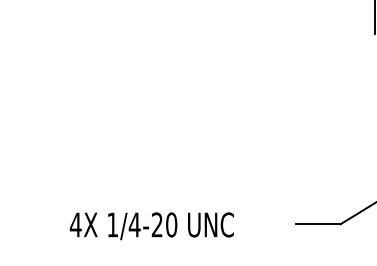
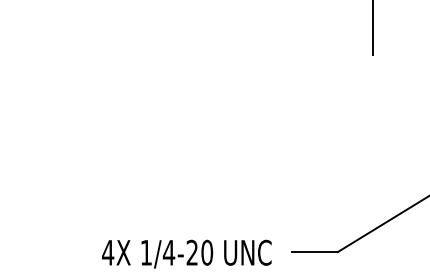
text: (151, 225) -> (186, 253), moved

